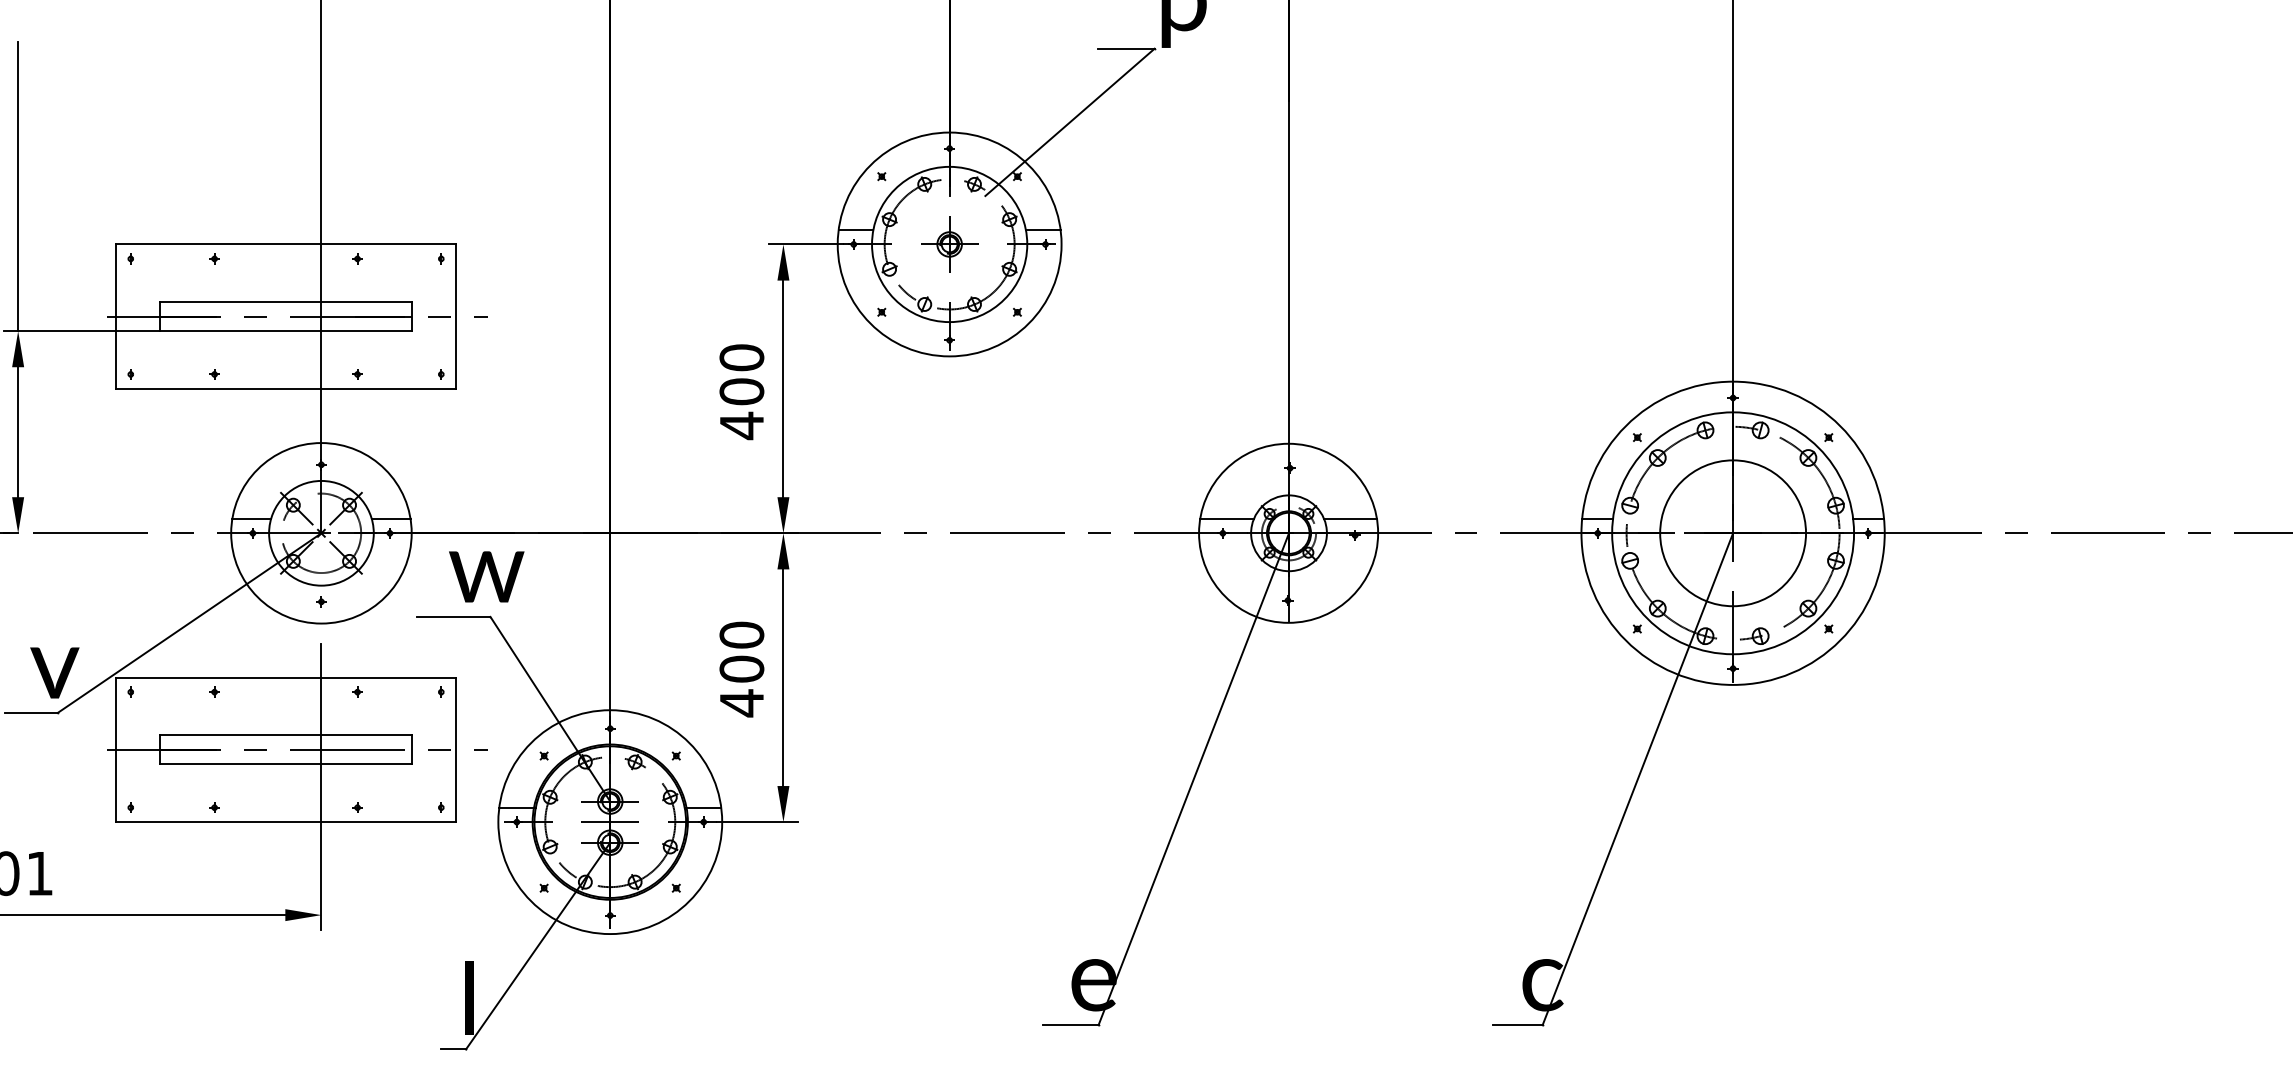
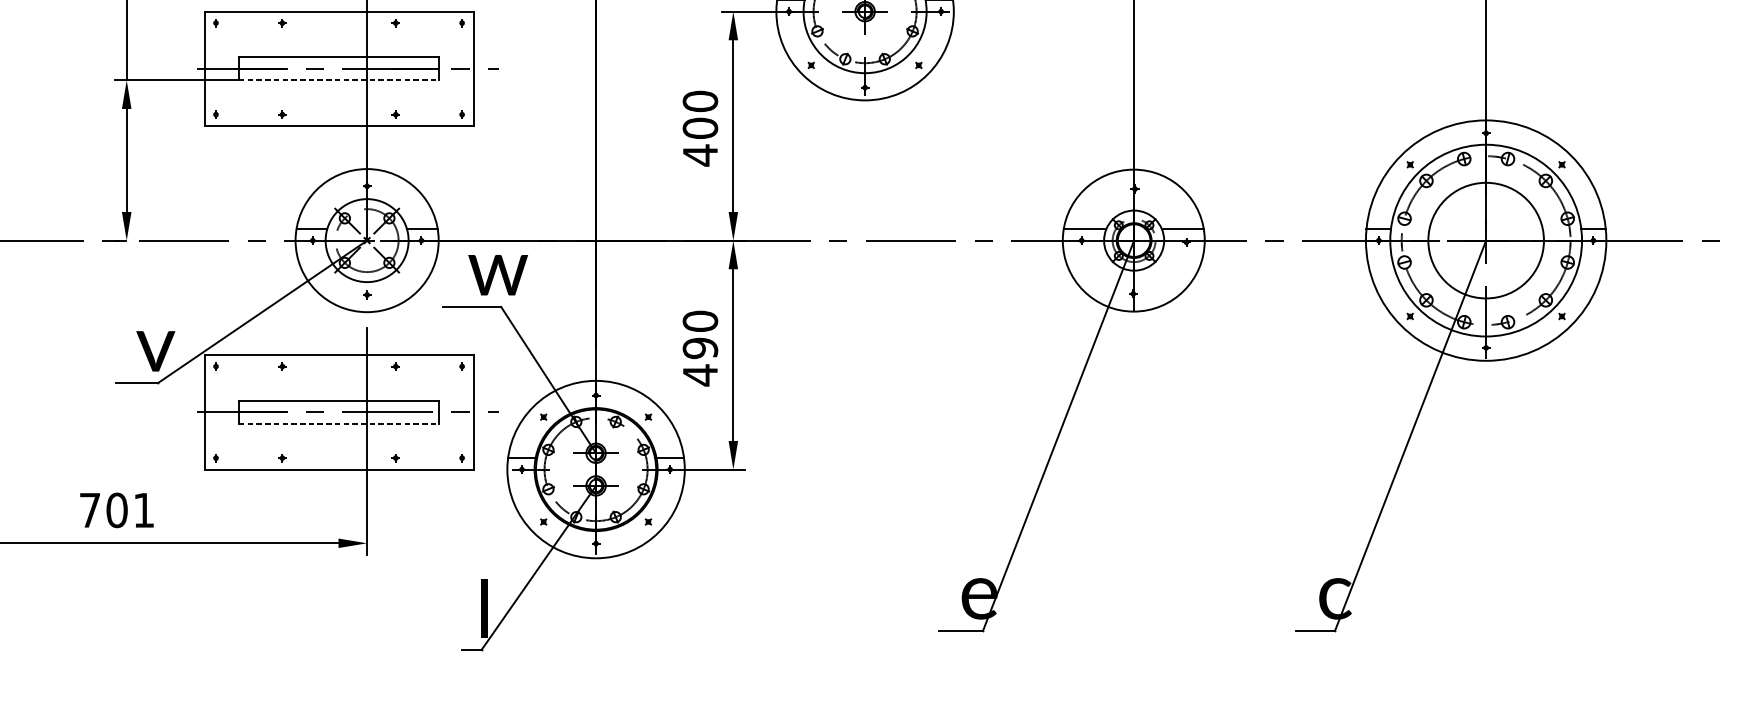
line: (286, 331) -> (339, 80), solid -> dashed
text: (741, 668) -> (700, 347), 400 -> 490
line: (286, 764) -> (339, 423), solid -> dashed
line: (610, 822) -> (596, 469), removed

